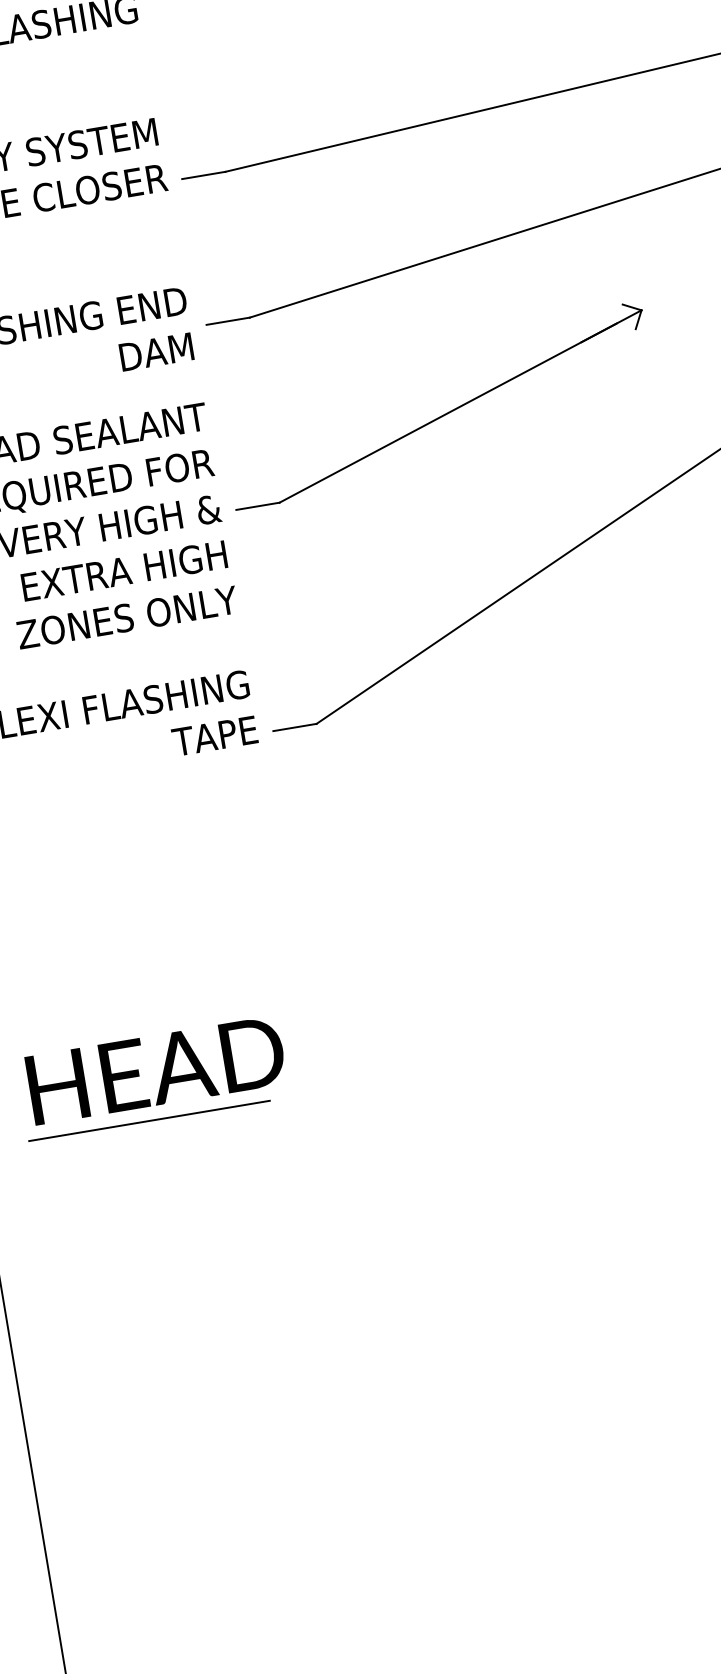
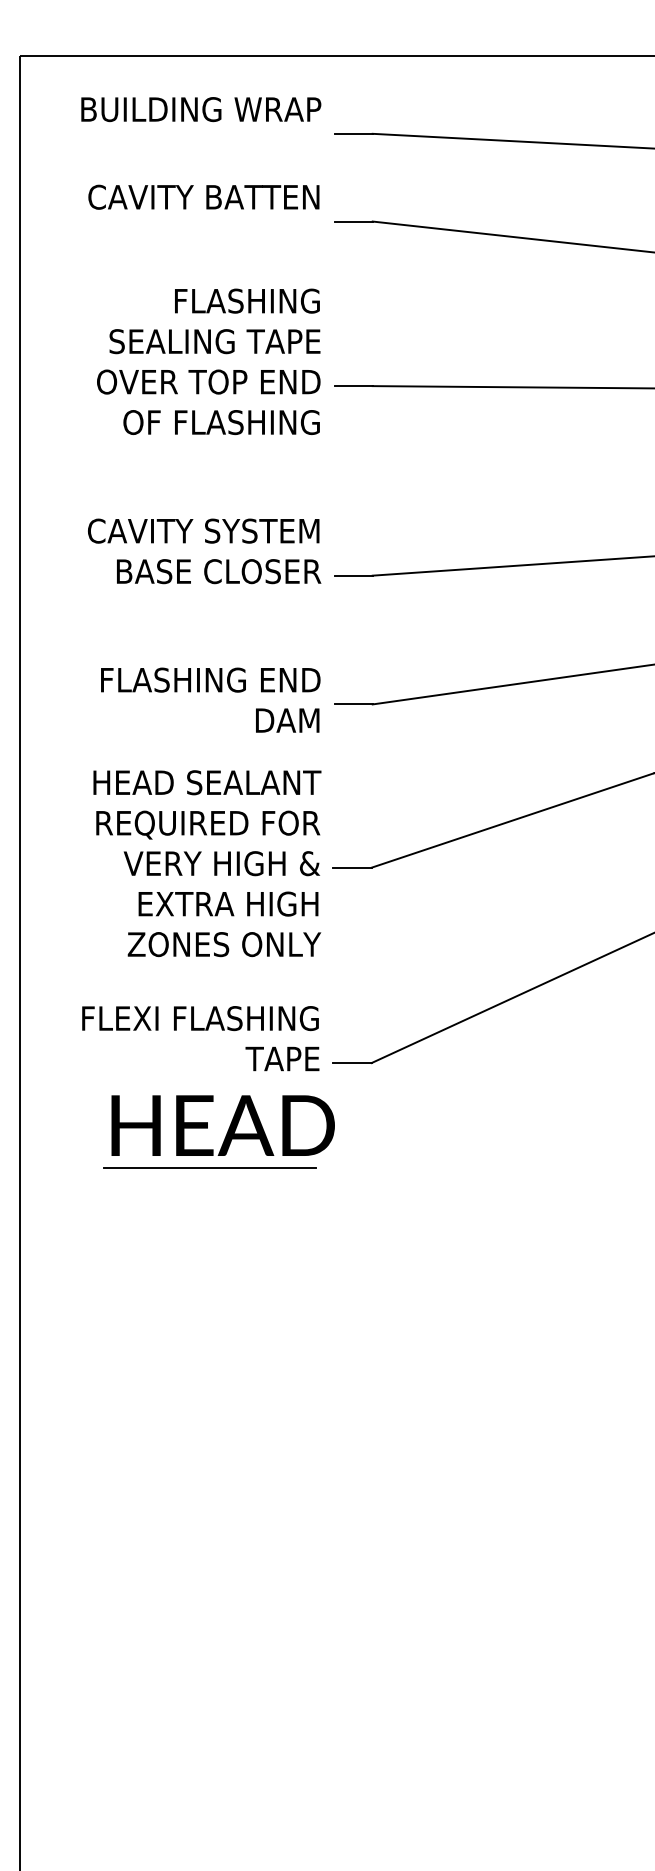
part: (160, 1081) -> (225, 1135), moved

